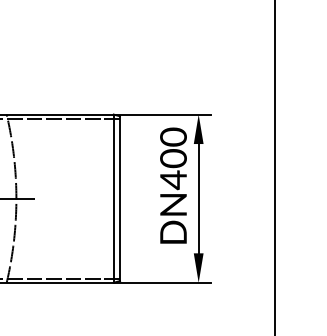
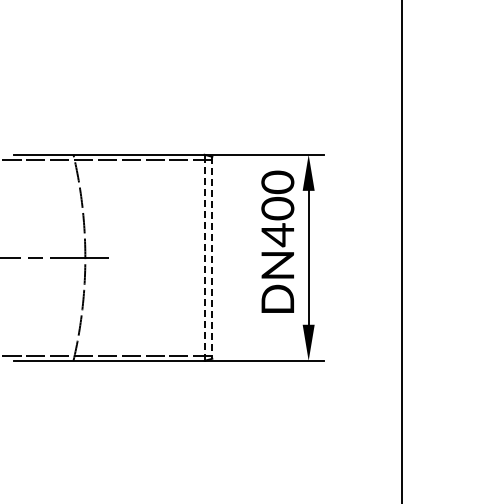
line: (113, 198) -> (204, 257), solid -> dashed
line: (120, 198) -> (212, 257), solid -> dashed

